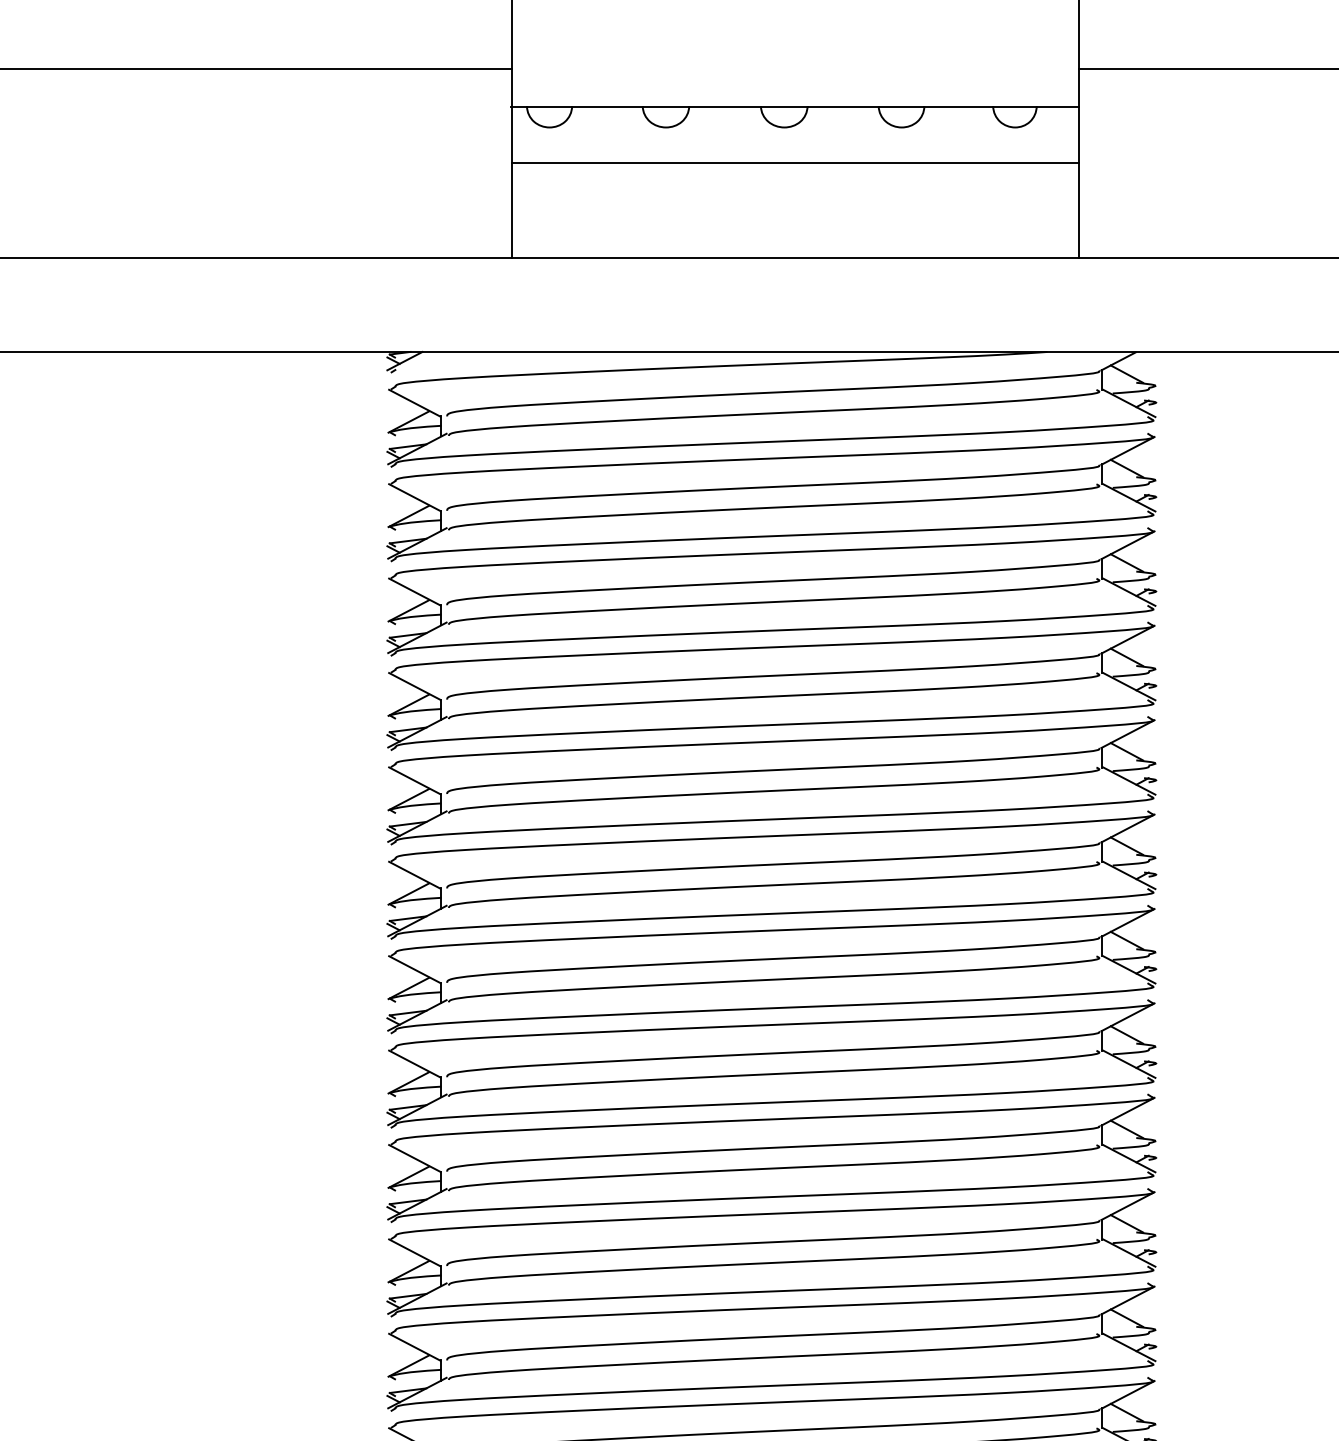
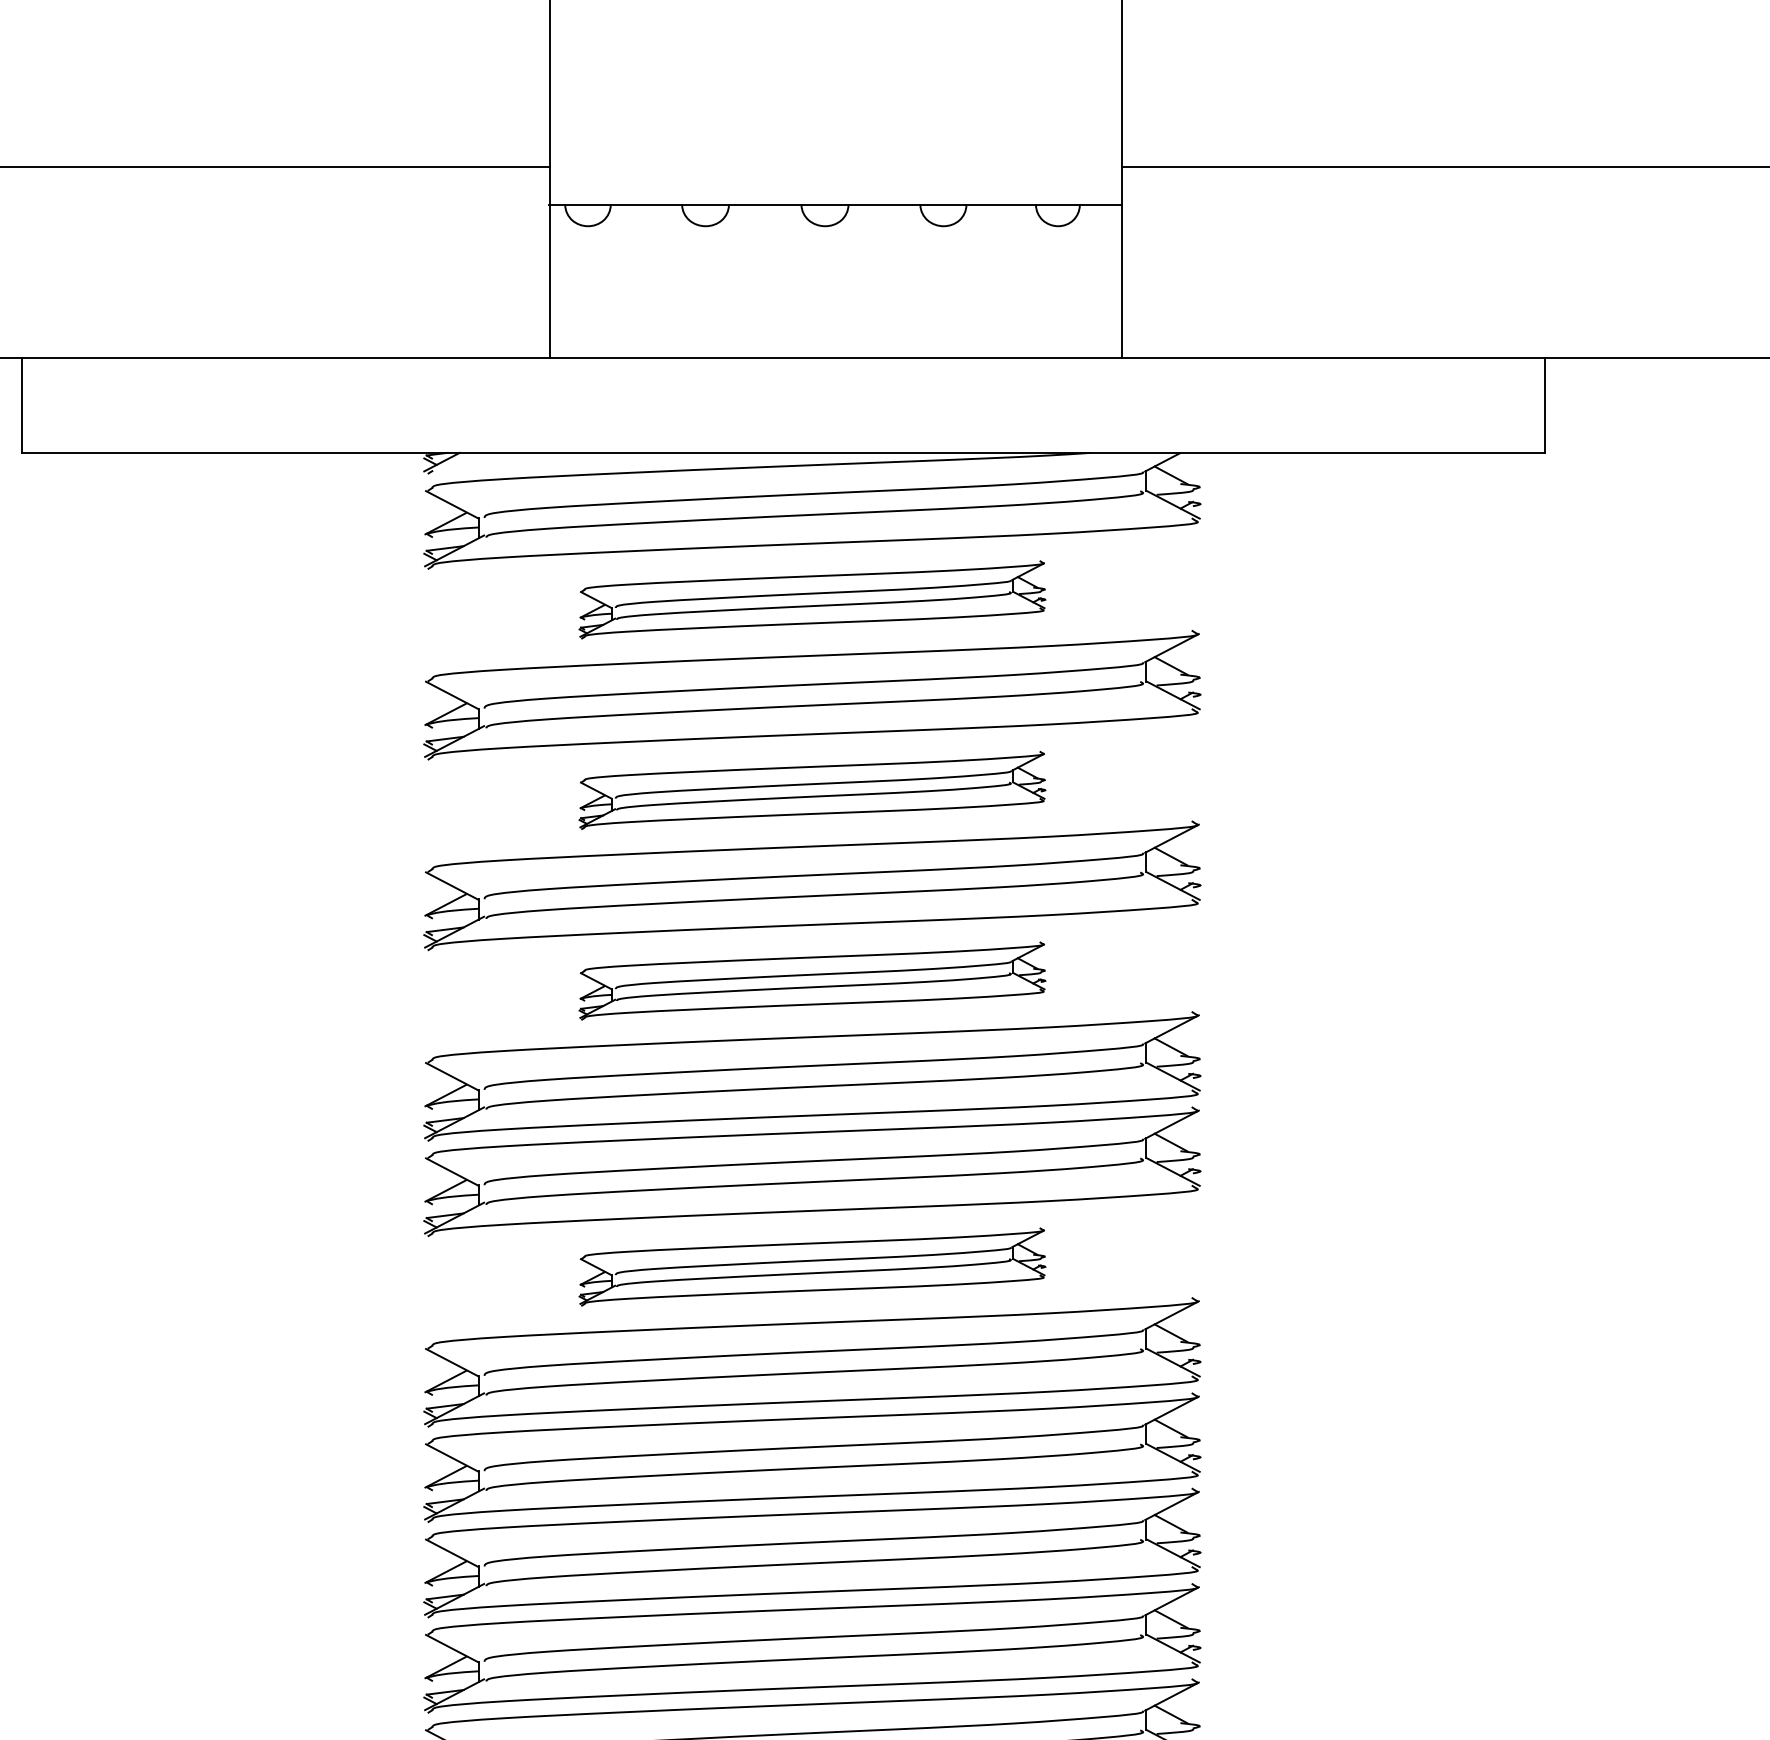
line: (795, 163) -> (836, 262), removed
part: (771, 497) -> (812, 599), size x0.6
part: (771, 686) -> (812, 790), size x0.6
part: (771, 874) -> (812, 980), size x0.6
part: (771, 1157) -> (812, 1266), size x0.6

